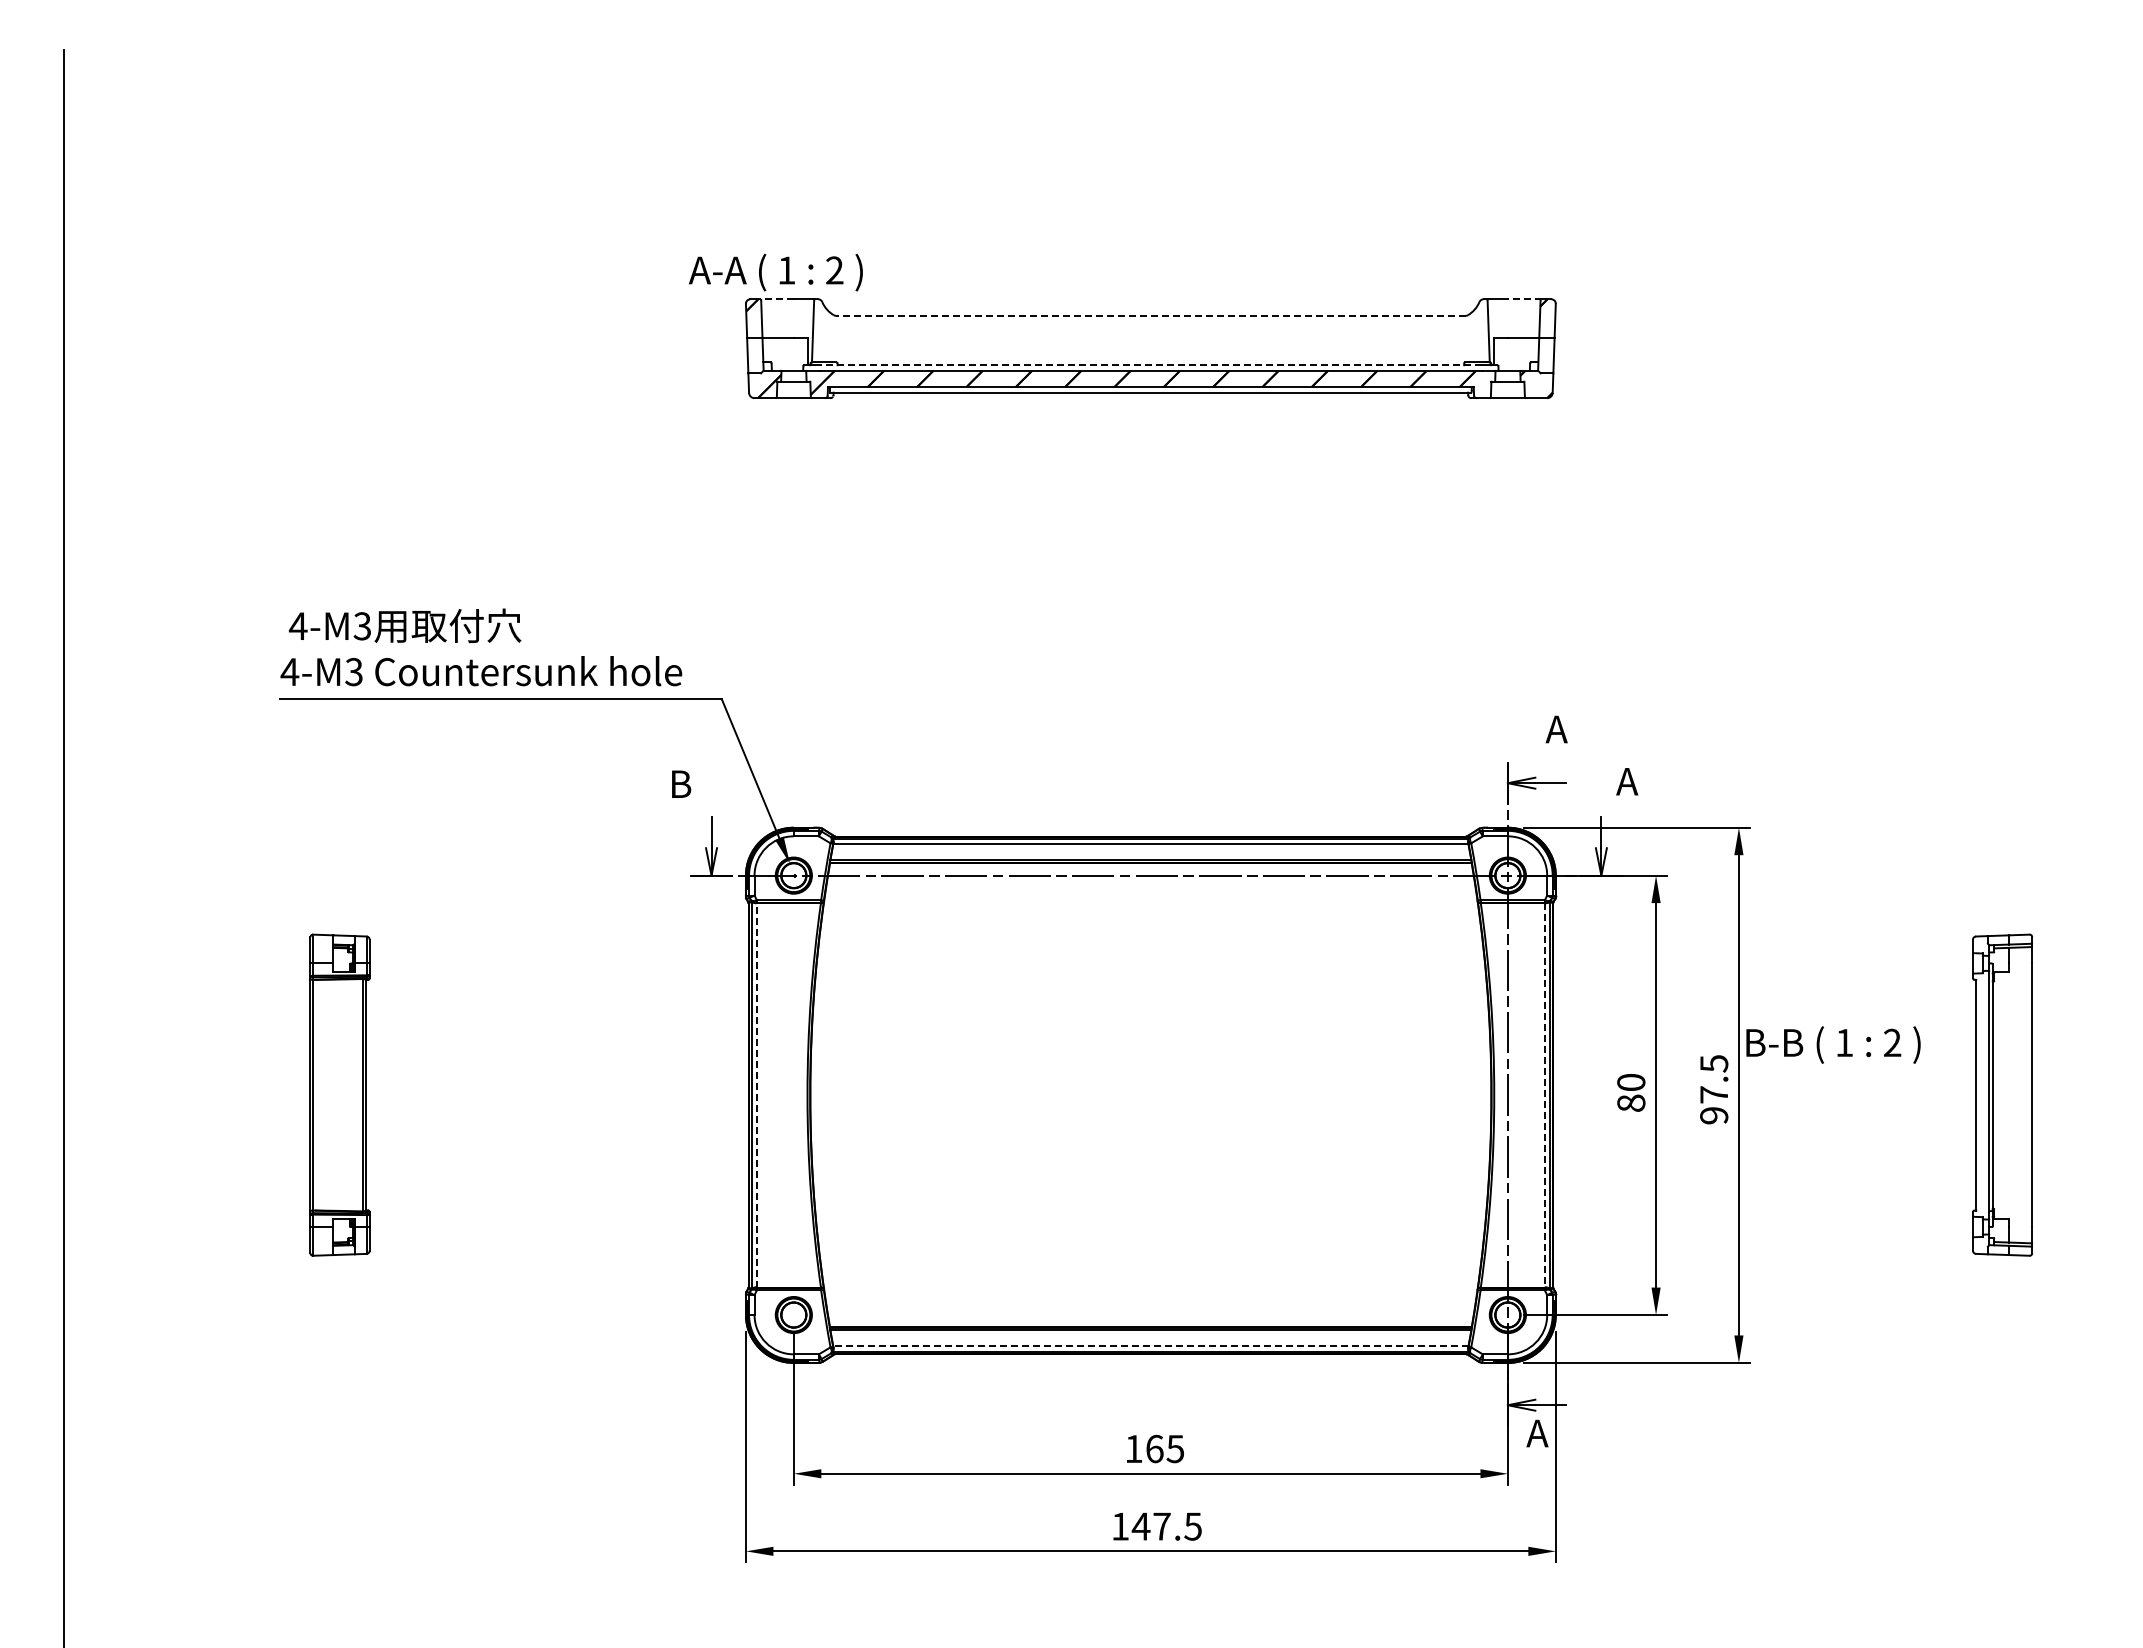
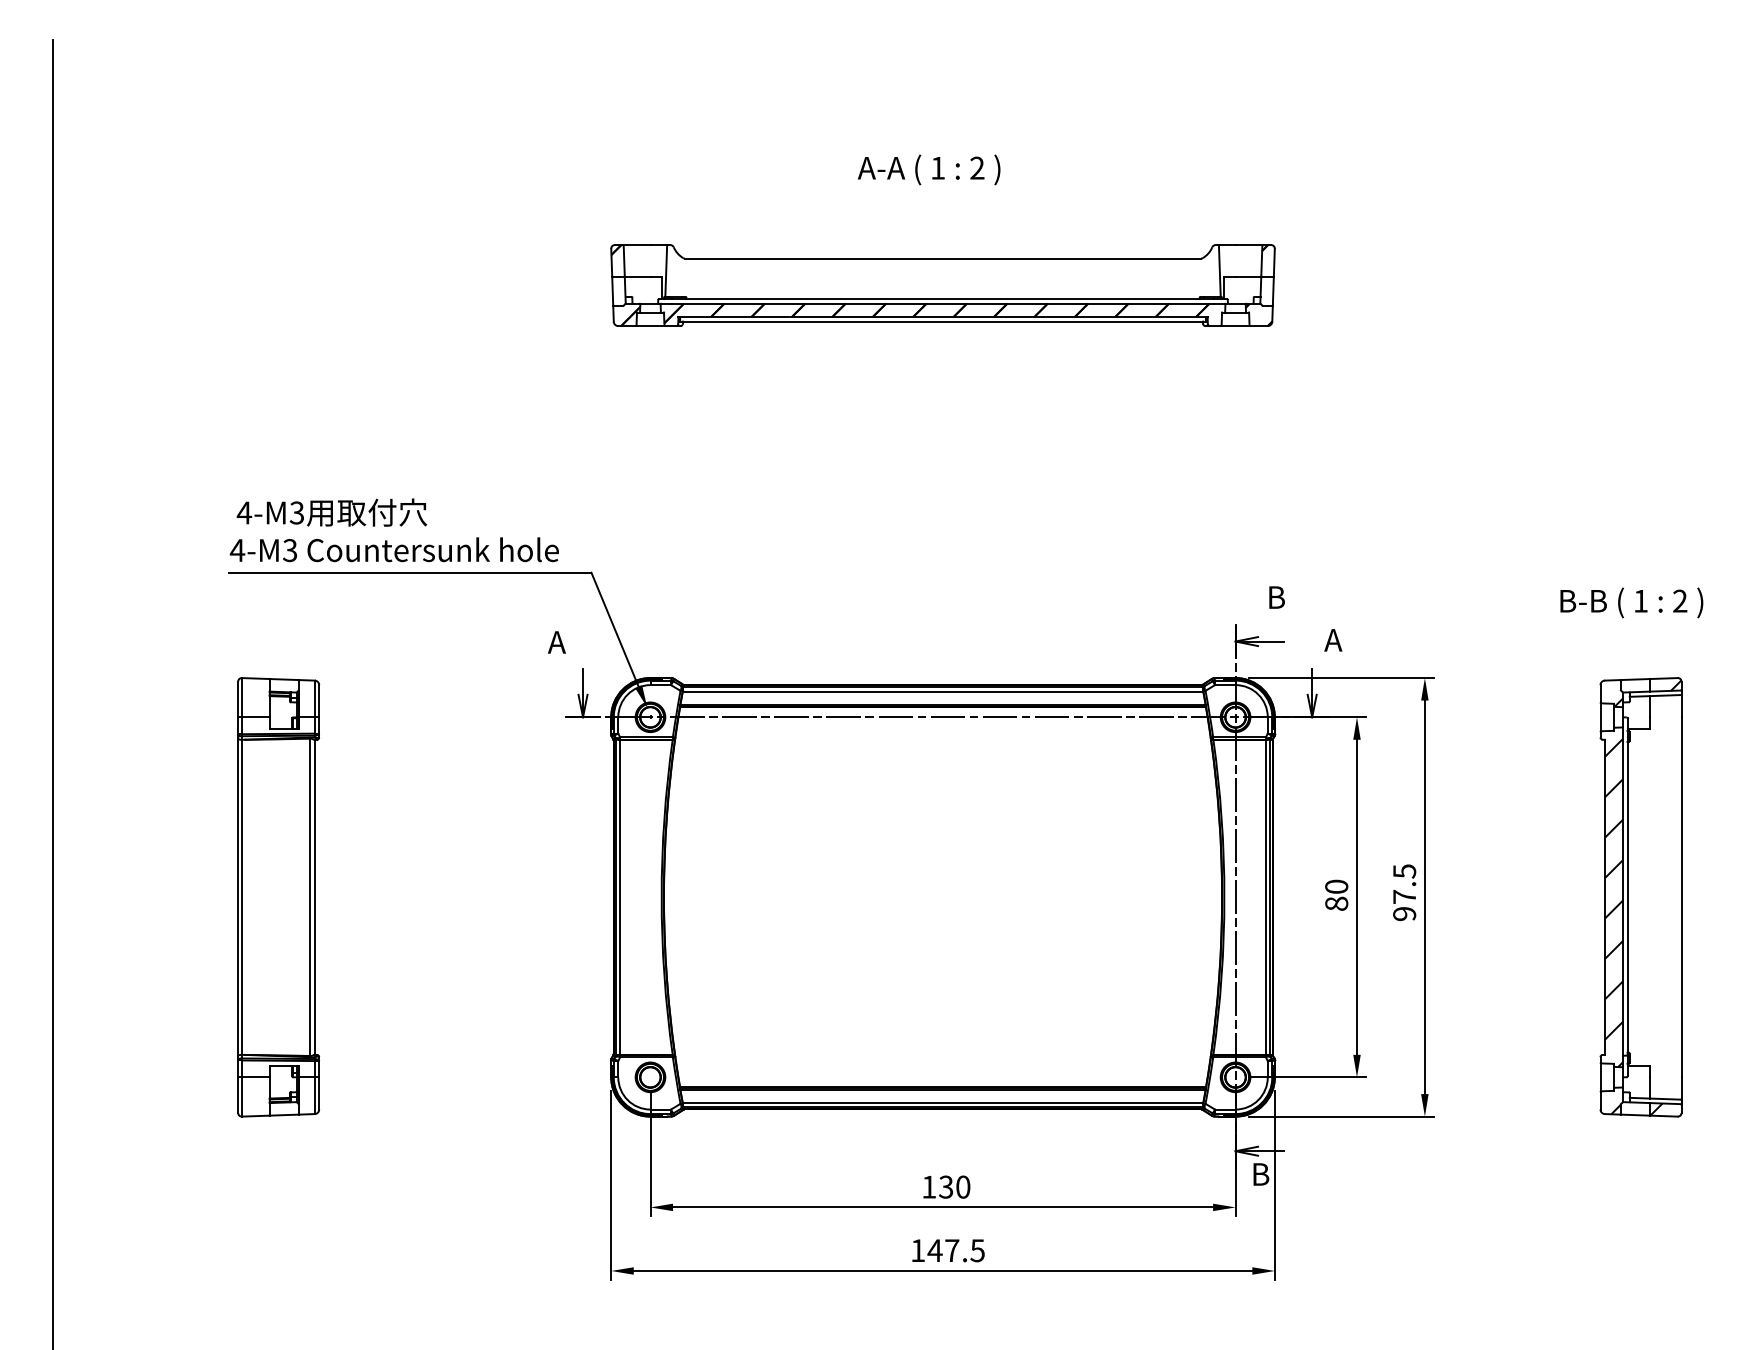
text: (775, 272) -> (928, 169), moved
line: (776, 299) -> (636, 245), dashed -> solid
line: (1524, 299) -> (1249, 245), dashed -> solid
line: (1150, 315) -> (942, 258), dashed -> solid
line: (1150, 365) -> (942, 299), dashed -> solid
text: (1556, 729) -> (1275, 597), A -> B
text: (679, 783) -> (556, 641), B -> A
text: (1833, 1044) -> (1631, 602), moved
part: (339, 1094) -> (278, 896), size x1.67
line: (757, 1094) -> (620, 896), dashed -> solid
part: (2002, 1094) -> (1640, 896), size x1.67
line: (1544, 1095) -> (1265, 897), dashed -> solid
line: (1150, 1346) -> (942, 1103), dashed -> solid
text: (1537, 1433) -> (1259, 1174), A -> B
text: (1164, 1448) -> (954, 1186), 165 -> 130

